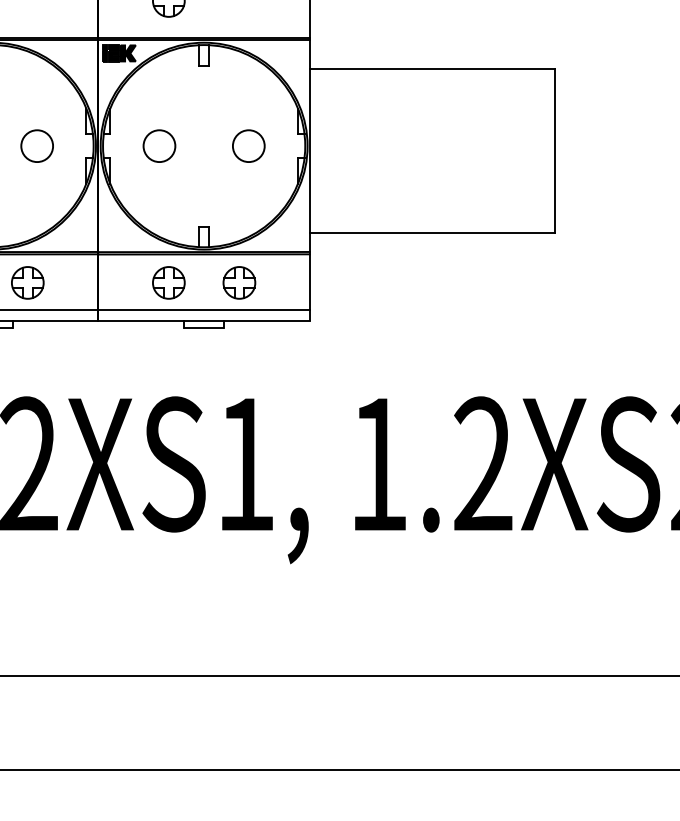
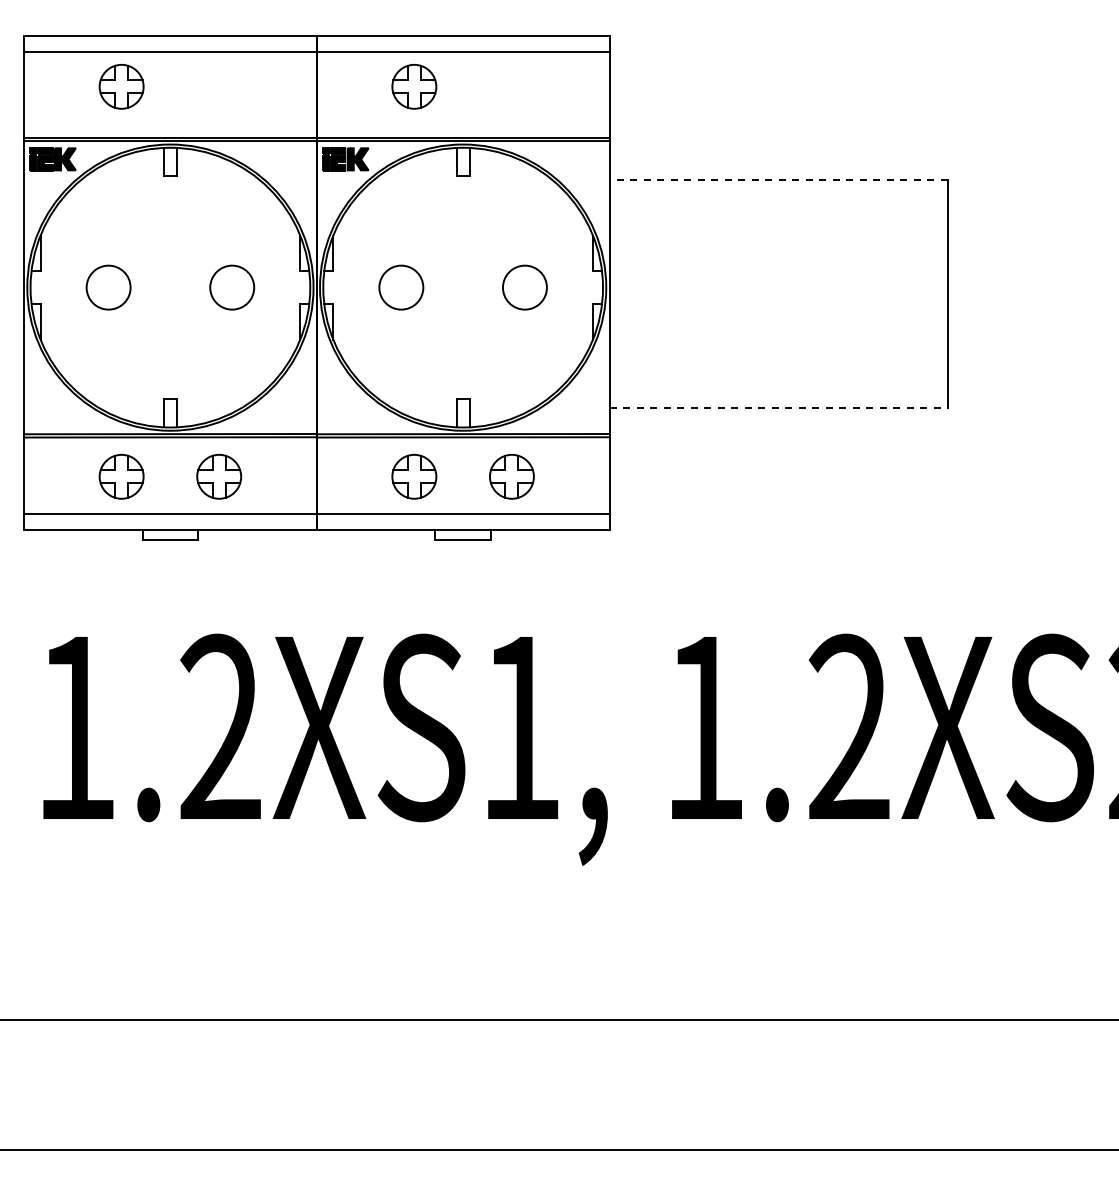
line: (432, 68) -> (778, 180), solid -> dashed
line: (432, 233) -> (779, 408), solid -> dashed

